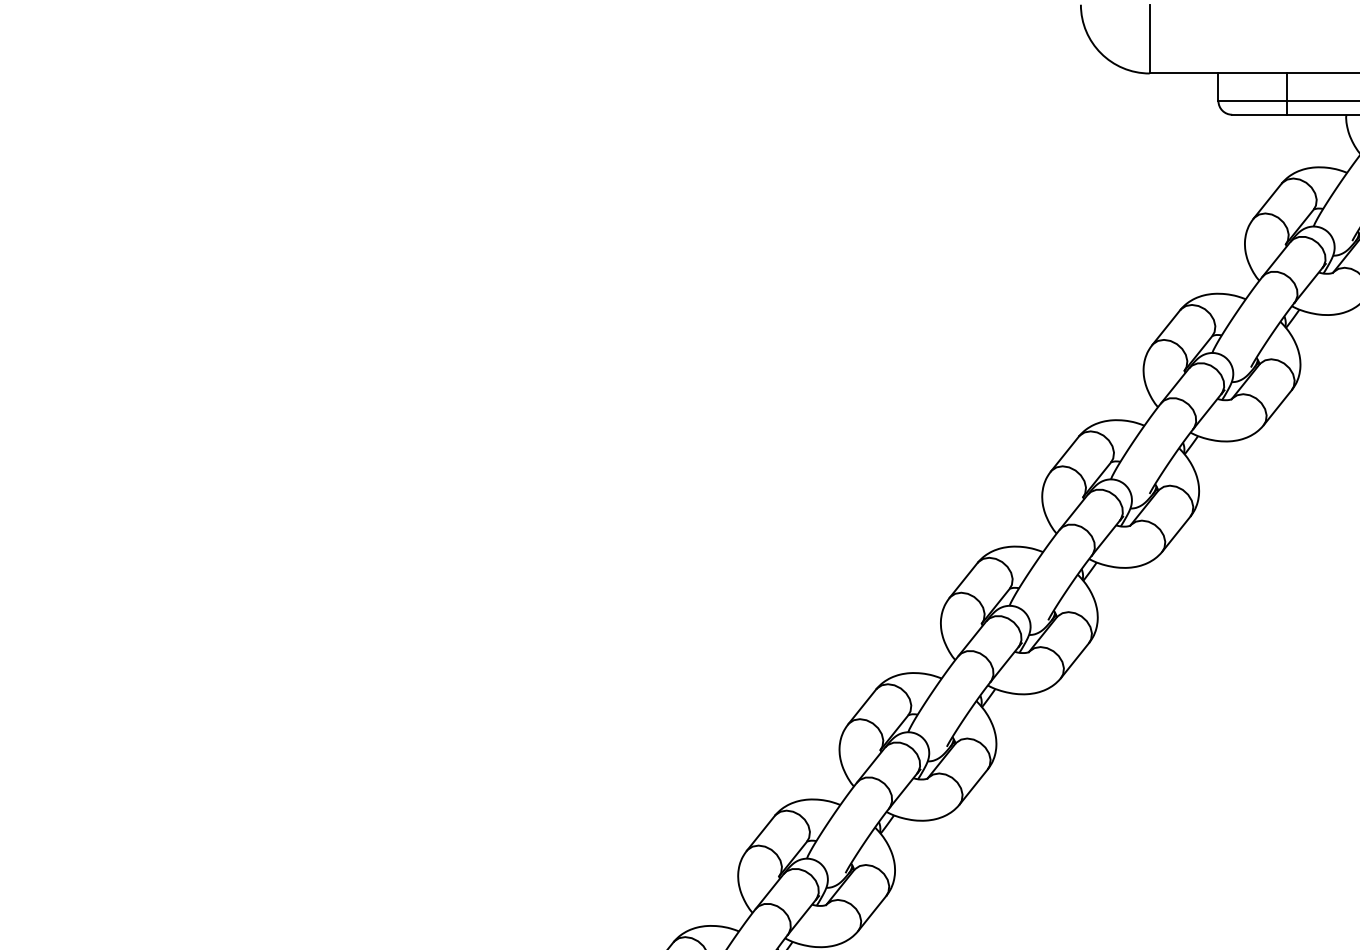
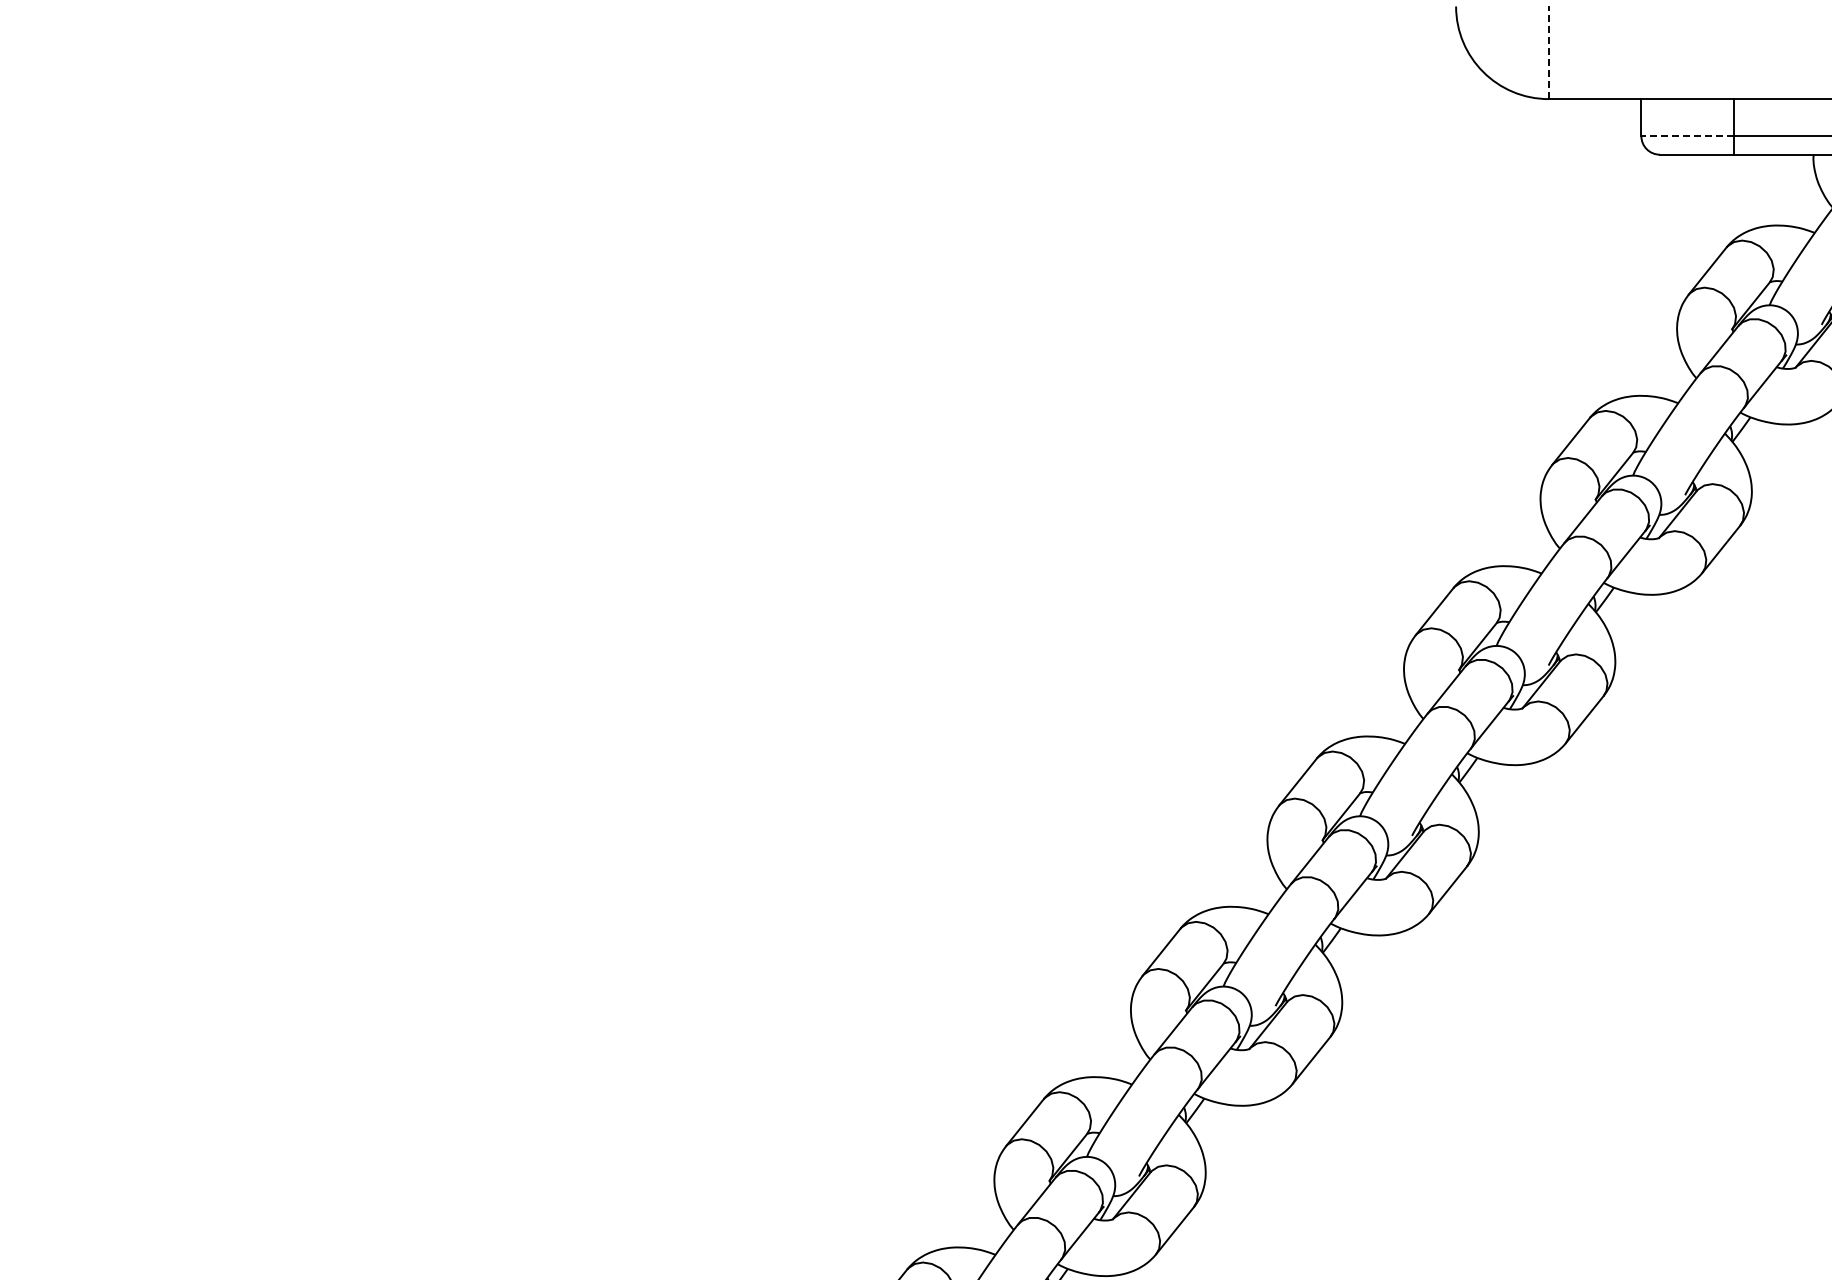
line: (1149, 38) -> (1548, 52), solid -> dashed
line: (1252, 101) -> (1687, 136), solid -> dashed

